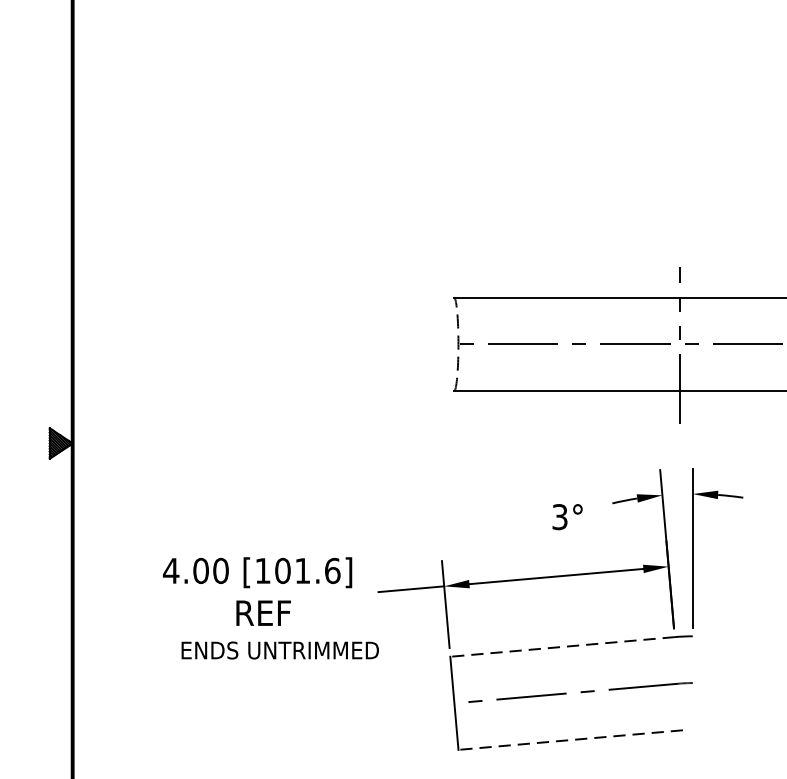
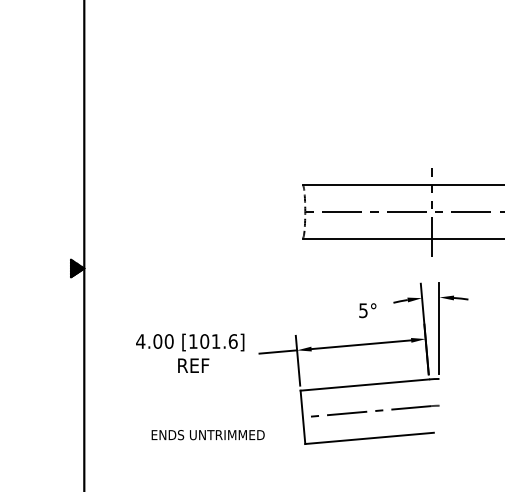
text: (560, 516) -> (363, 310), 3° -> 5°
line: (561, 647) -> (364, 385), dashed -> solid
text: (279, 651) -> (207, 435), moved
line: (570, 740) -> (369, 438), dashed -> solid

